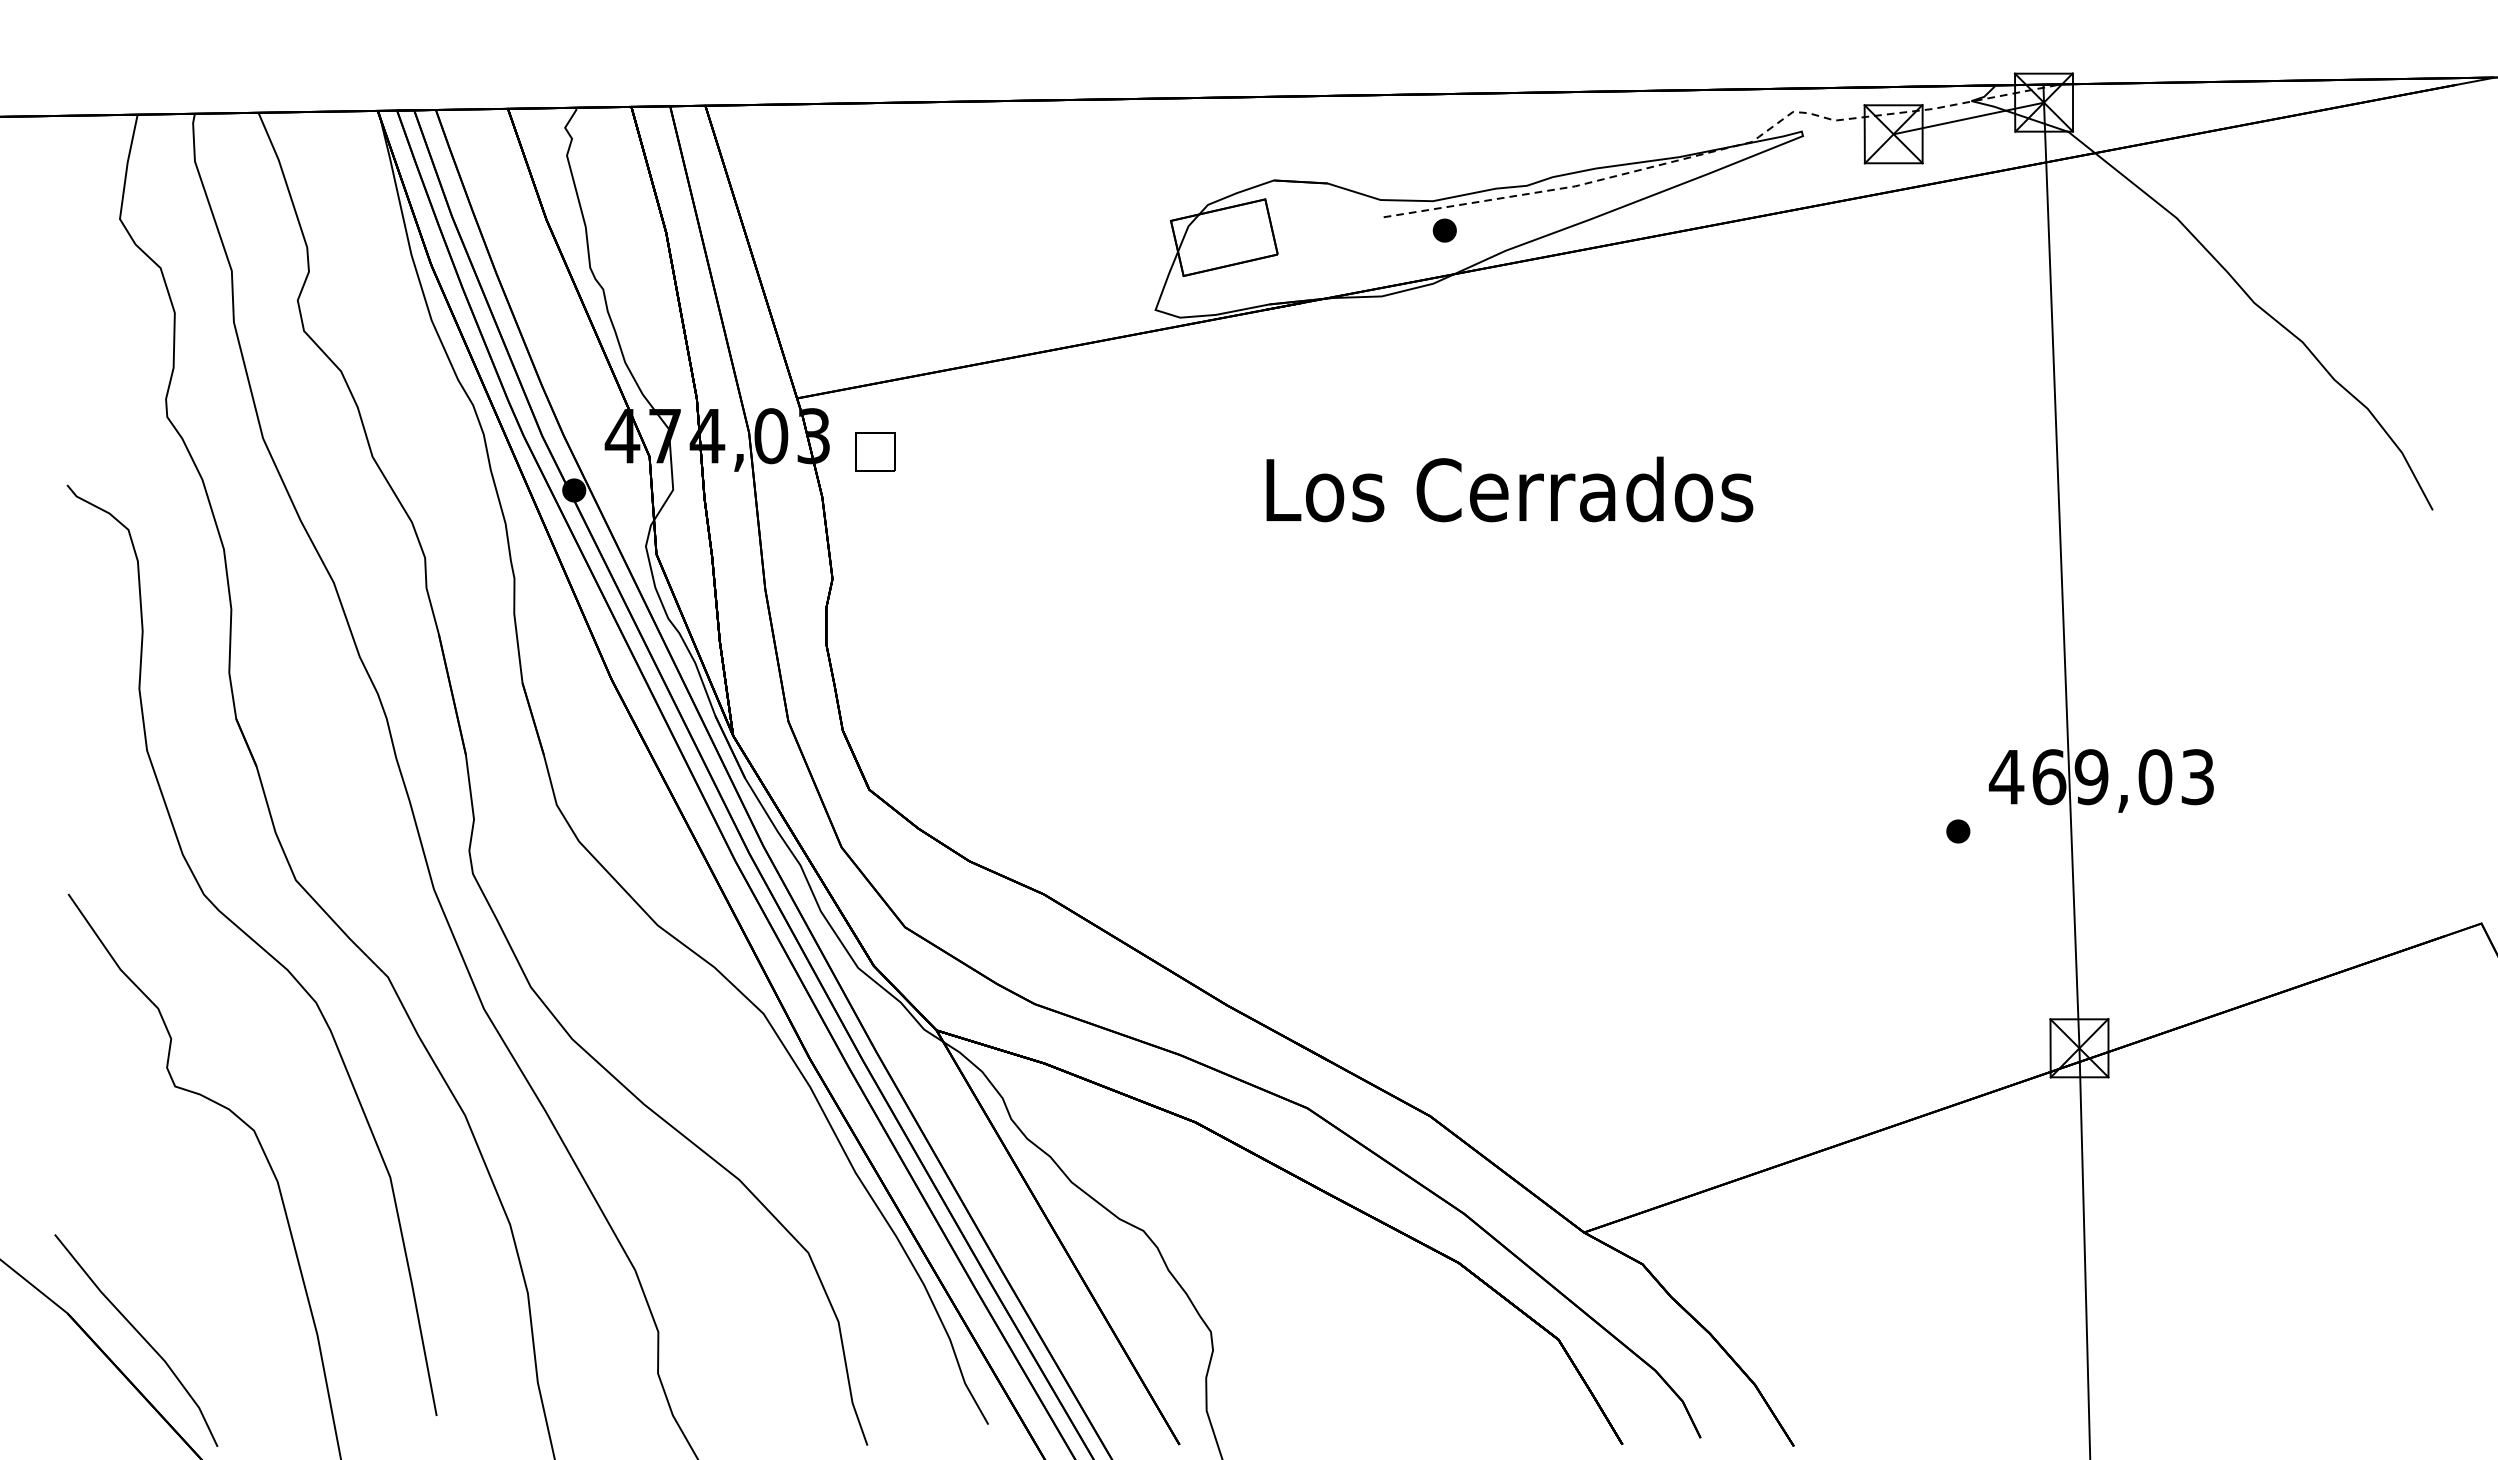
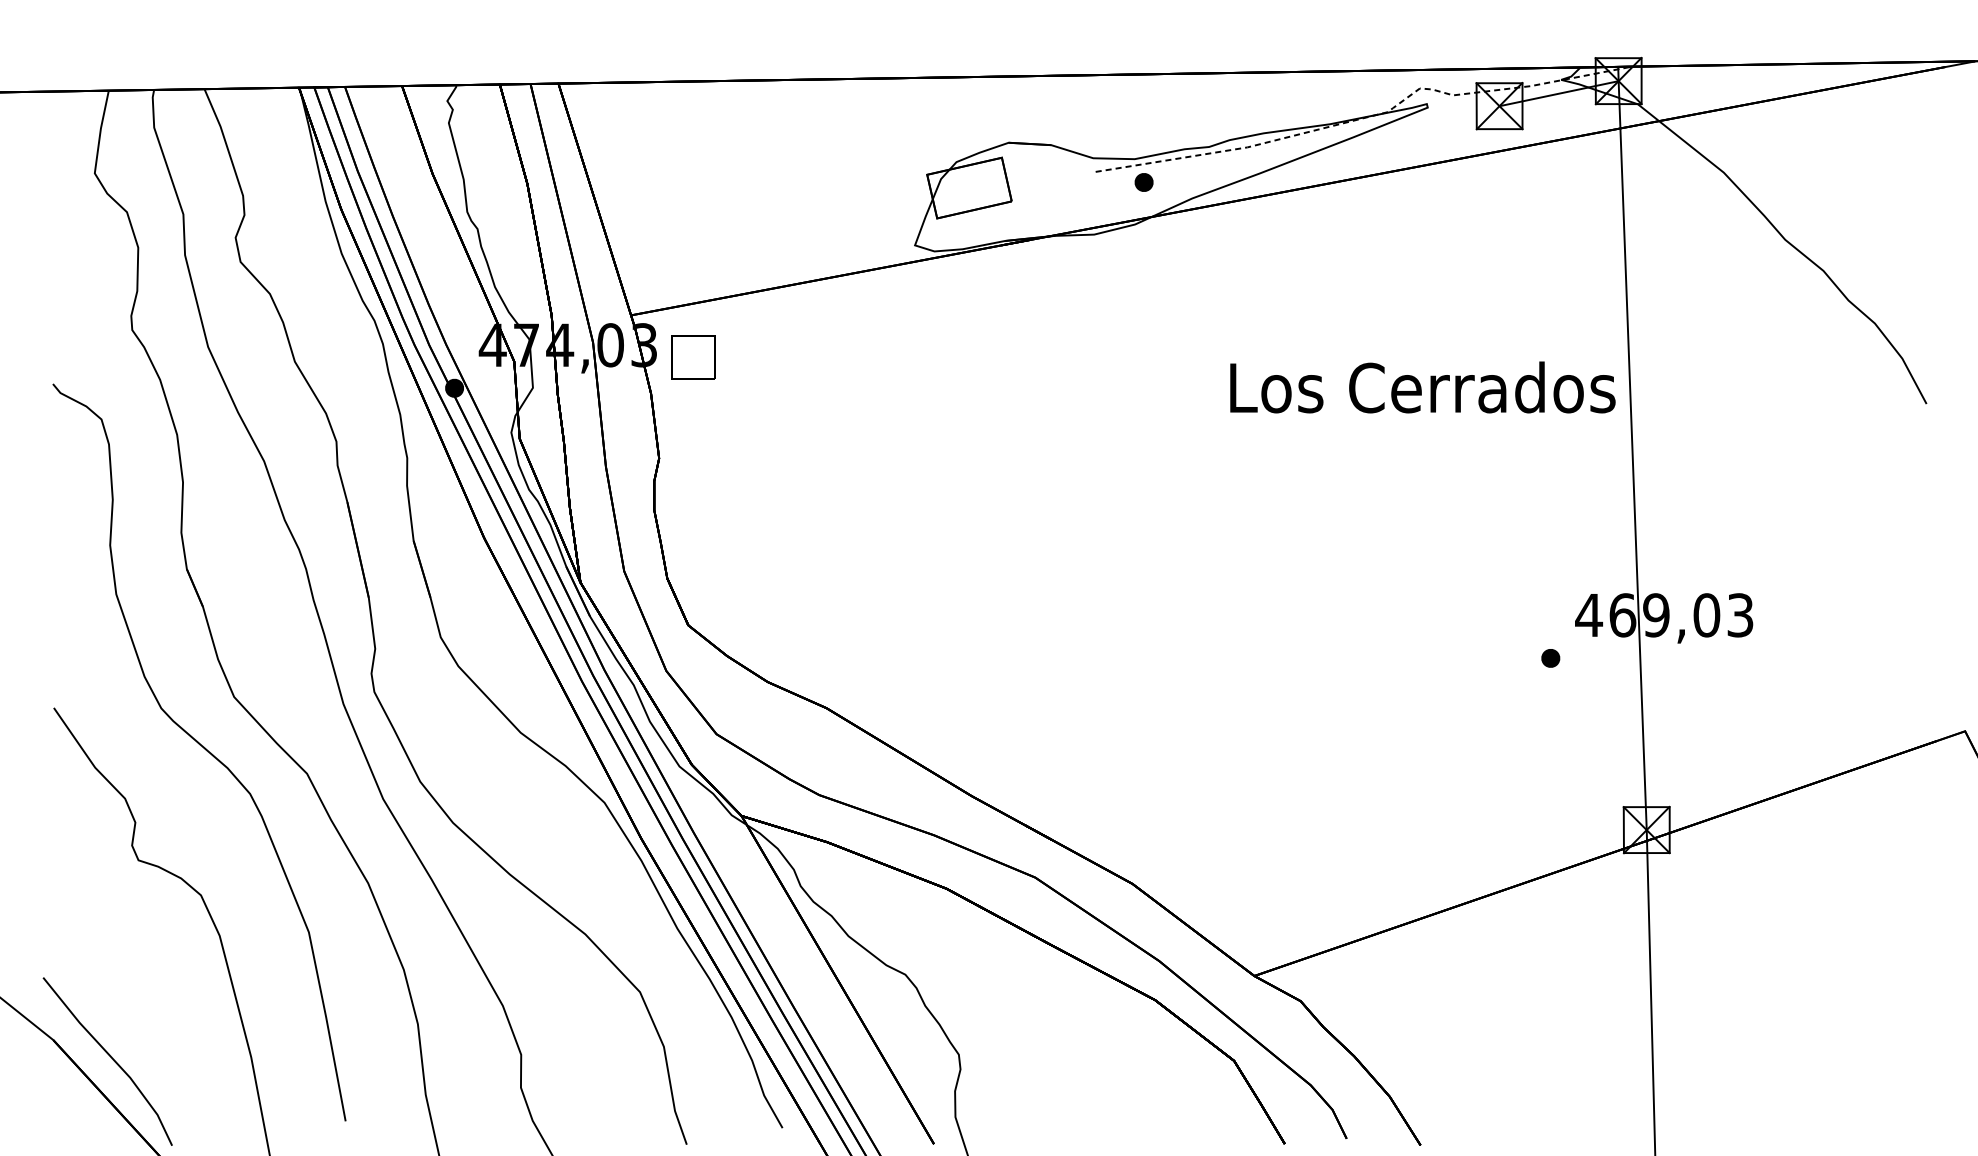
part: (875, 451) -> (693, 357), size x1.4
text: (1509, 489) -> (1422, 387), moved

